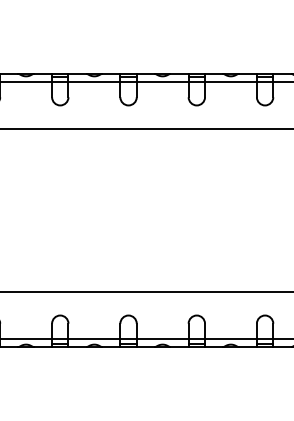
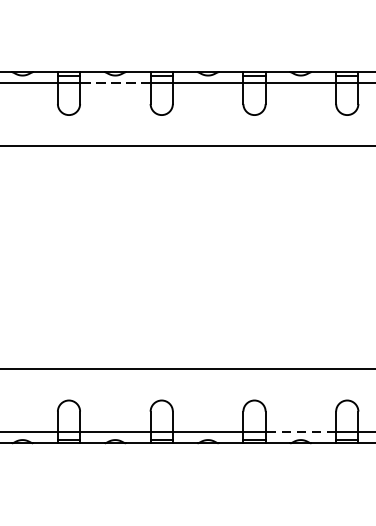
line: (94, 82) -> (115, 83), solid -> dashed
line: (230, 338) -> (300, 431), solid -> dashed

